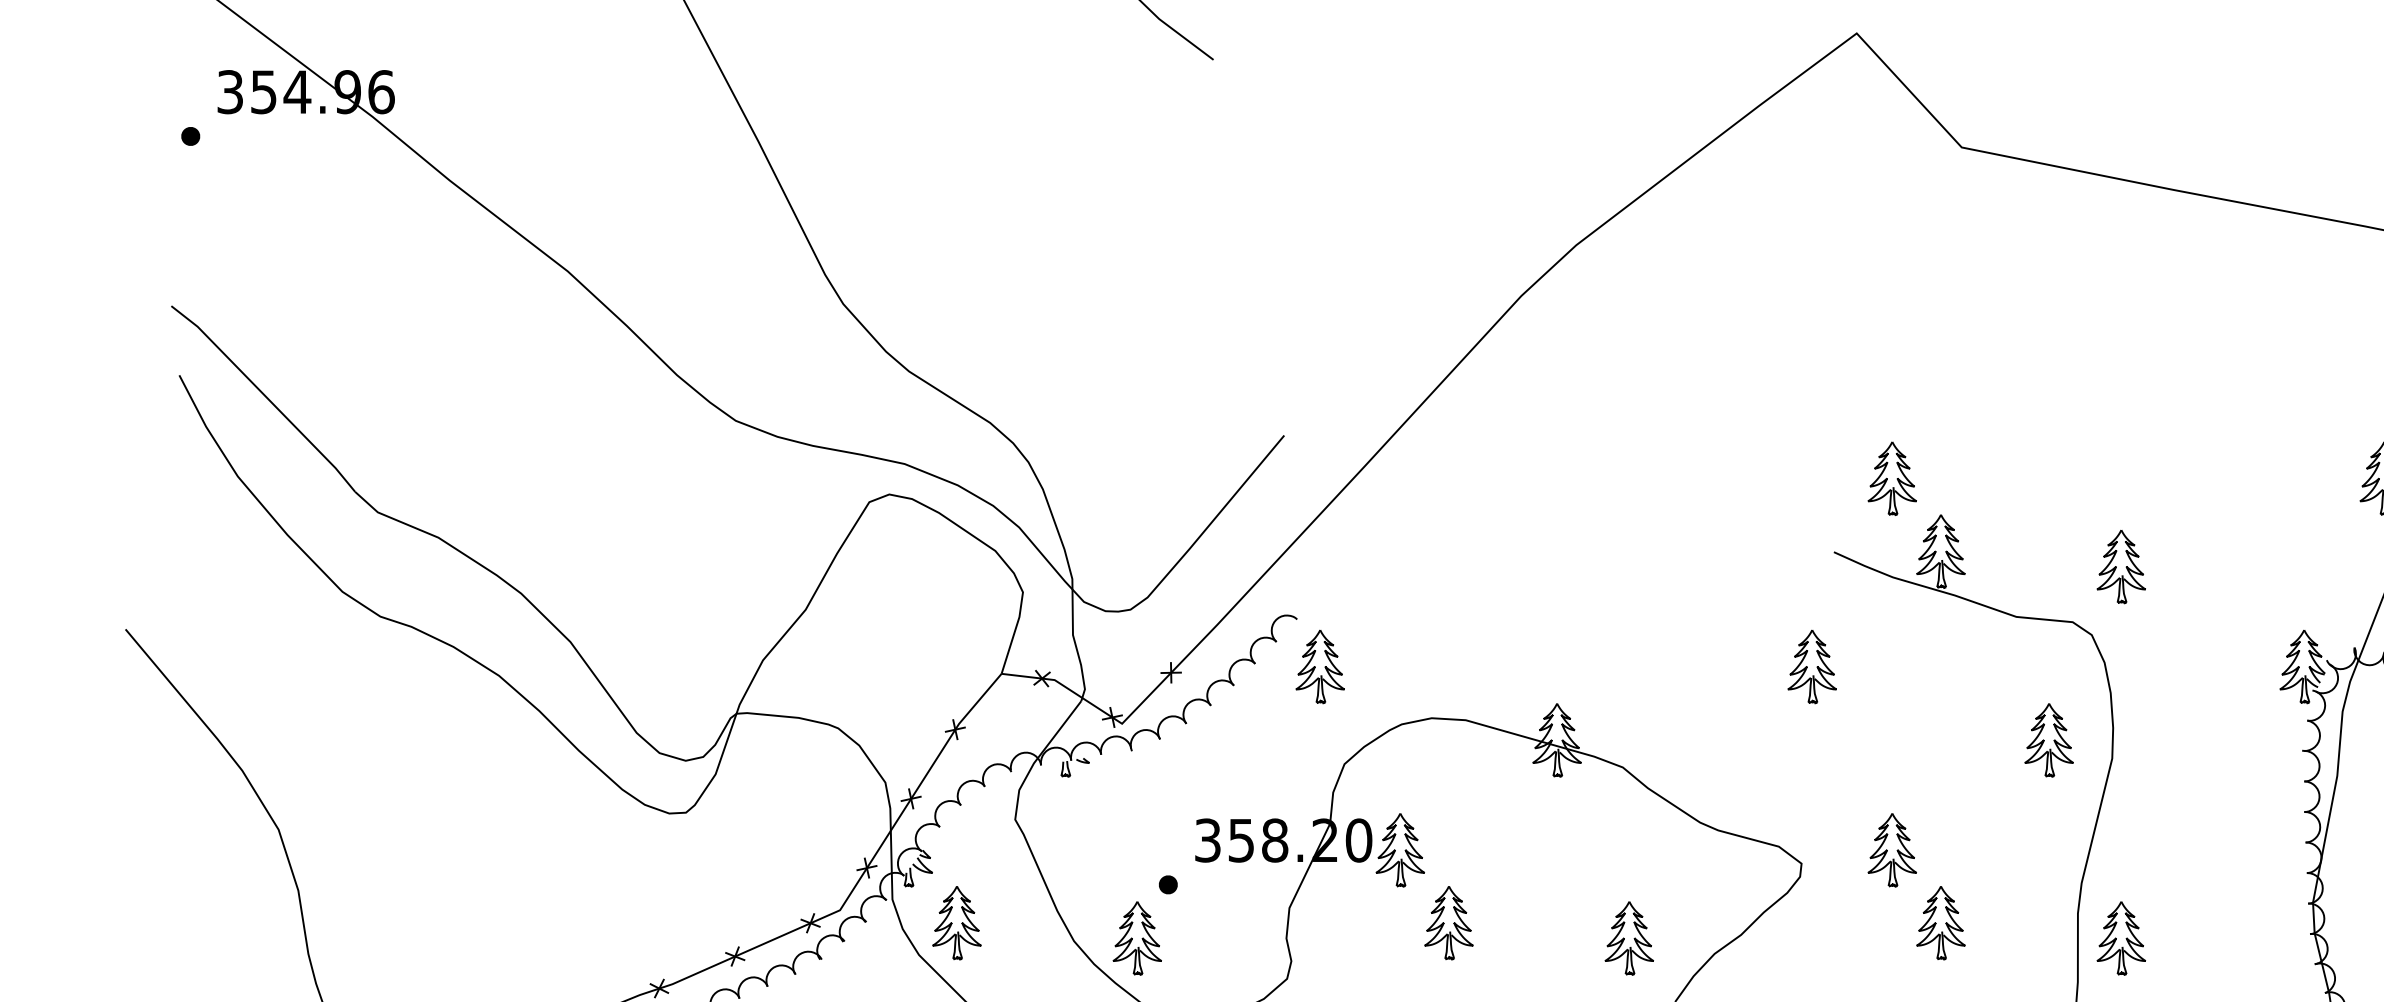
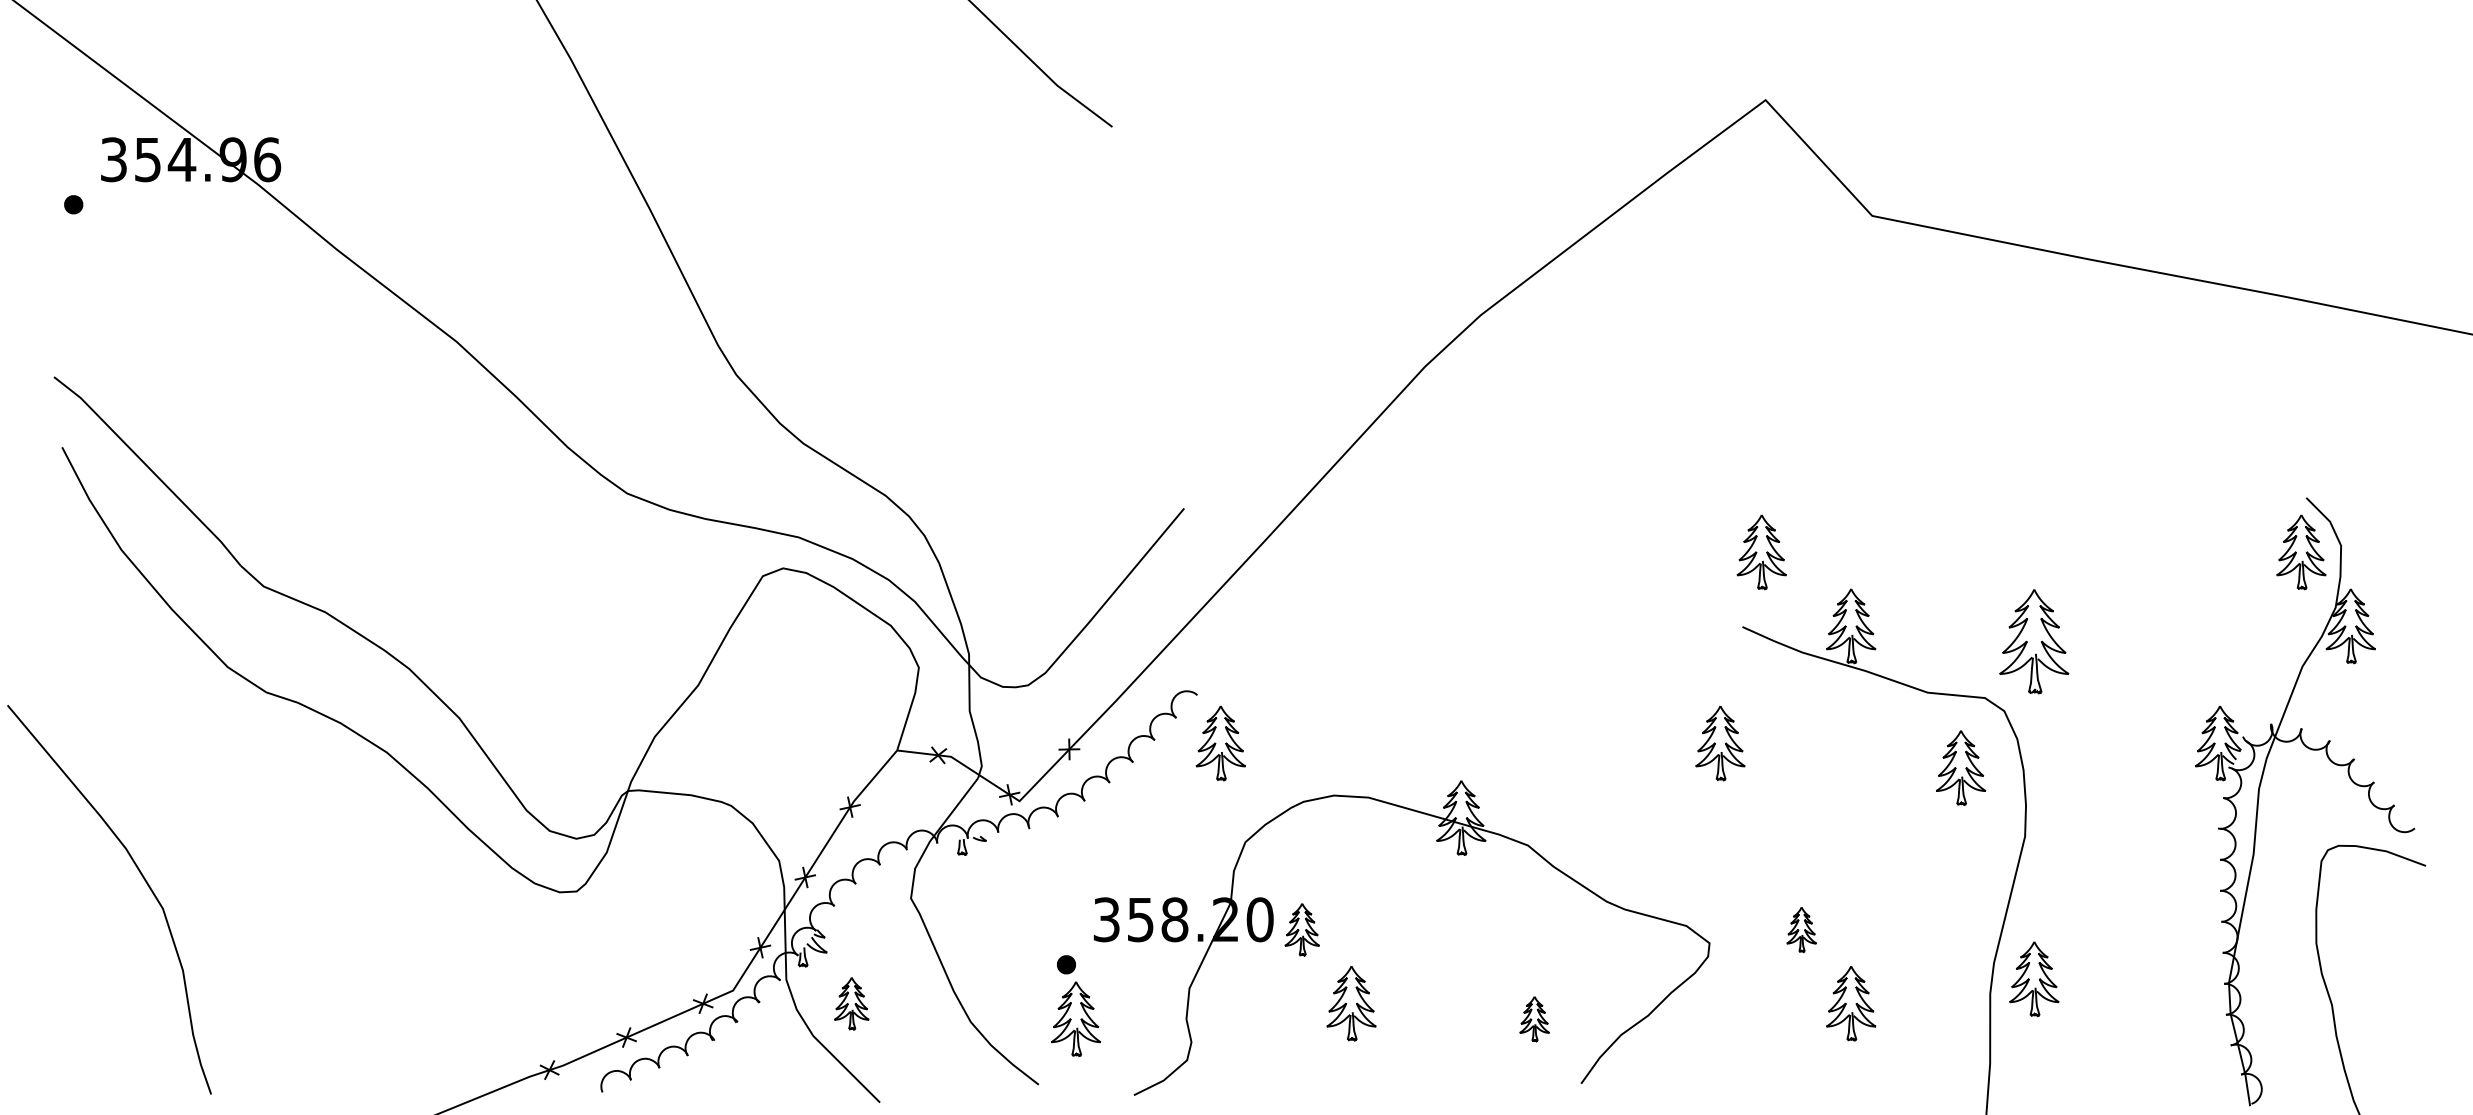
part: (1892, 478) -> (1761, 552), moved
part: (2121, 566) -> (2034, 641), size x1.4
part: (2049, 739) -> (1961, 767), moved
part: (1400, 850) -> (1302, 929), size x0.7
part: (1892, 850) -> (1801, 929), size x0.6
part: (956, 922) -> (851, 1003), size x0.7
part: (1137, 937) -> (1076, 1018), moved
part: (1629, 937) -> (1534, 1018), size x0.6
part: (2121, 938) -> (2034, 979), moved

